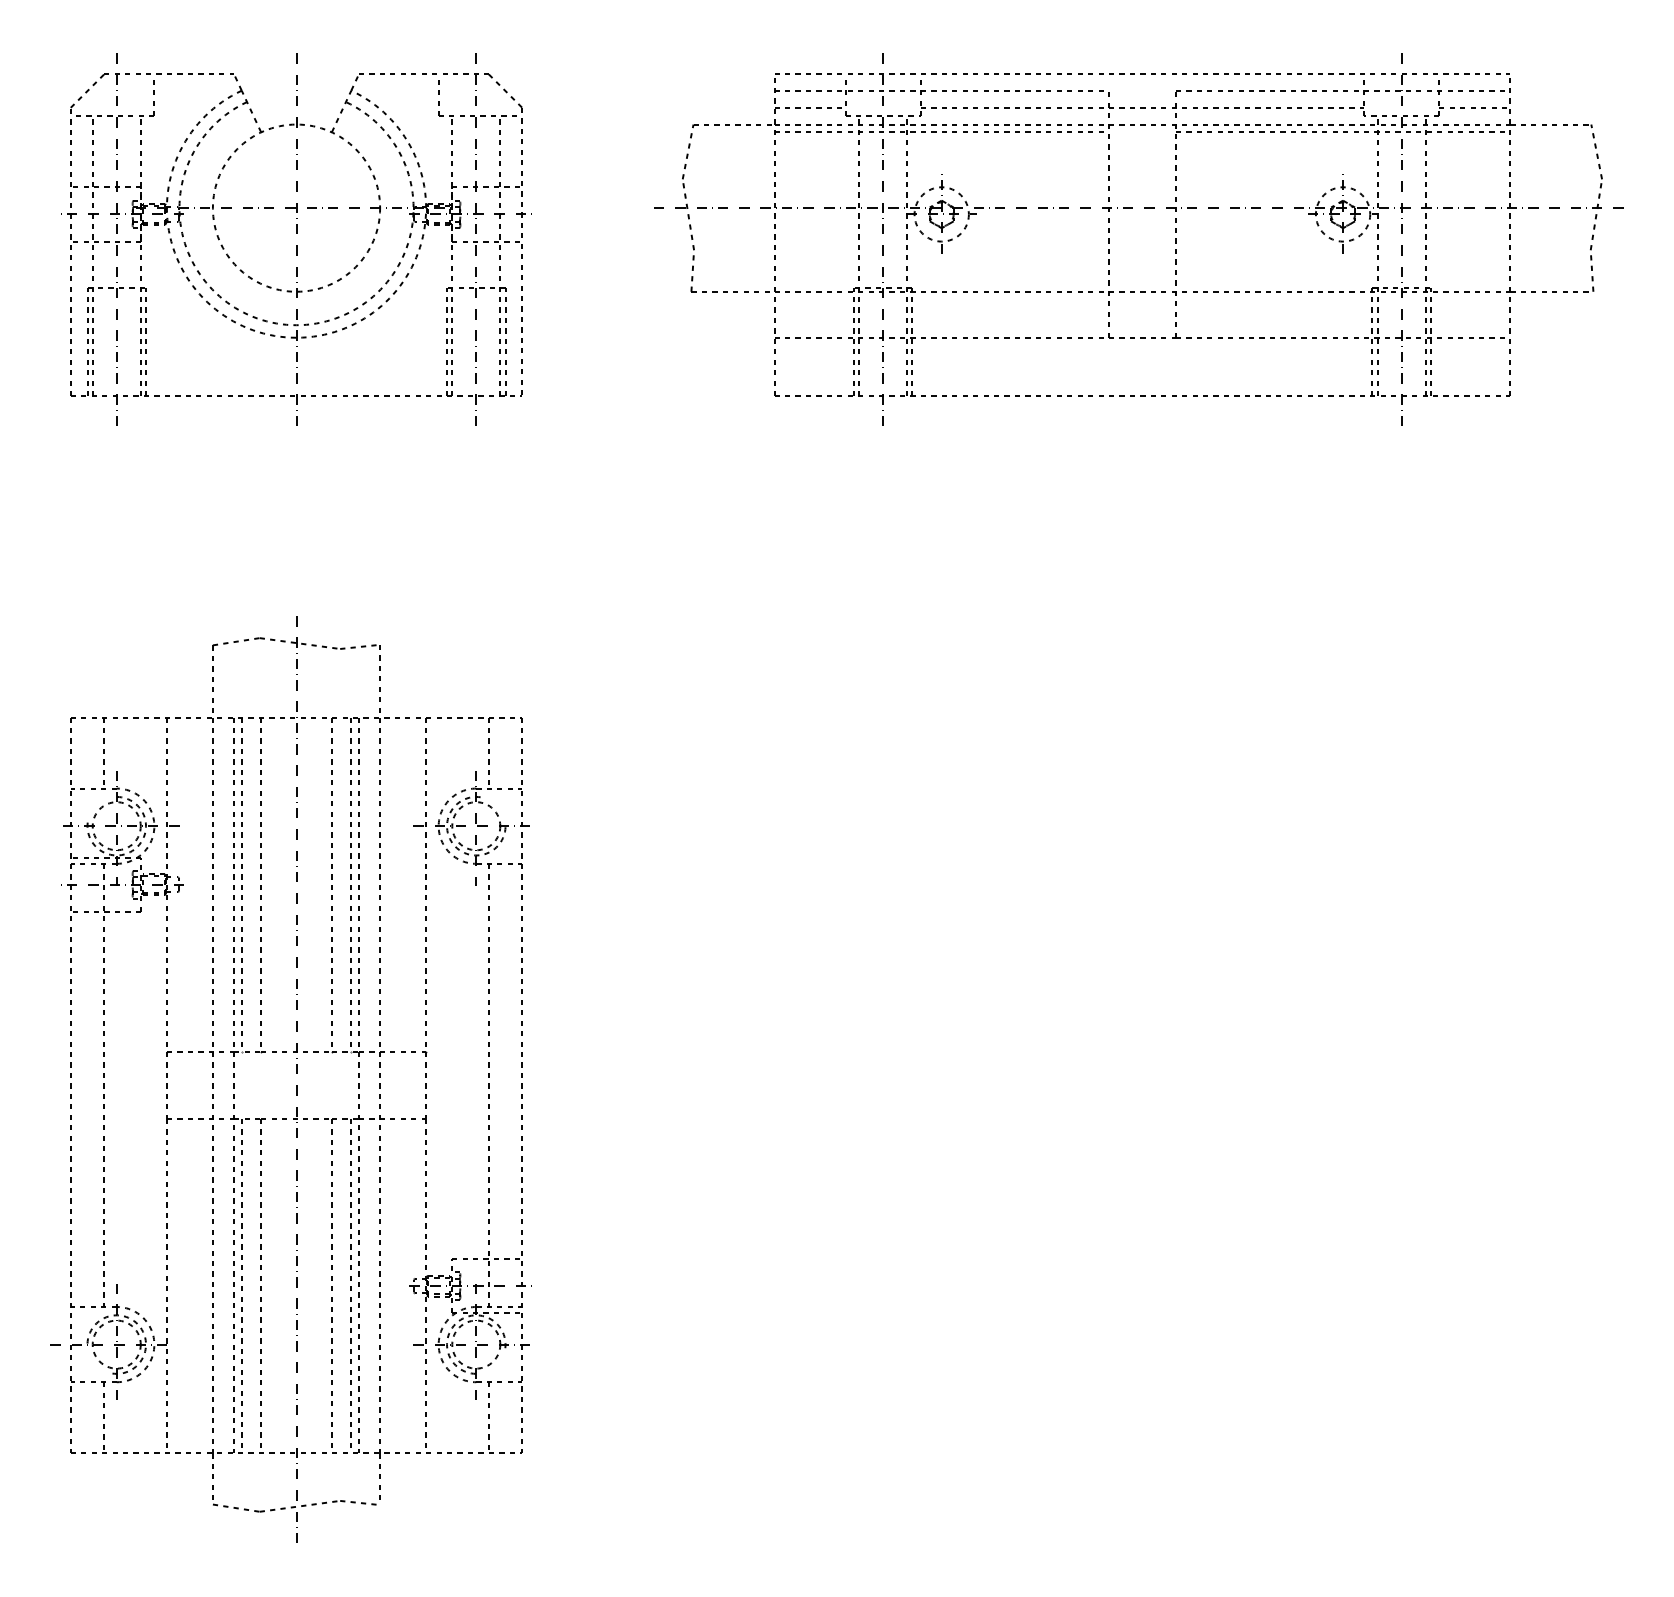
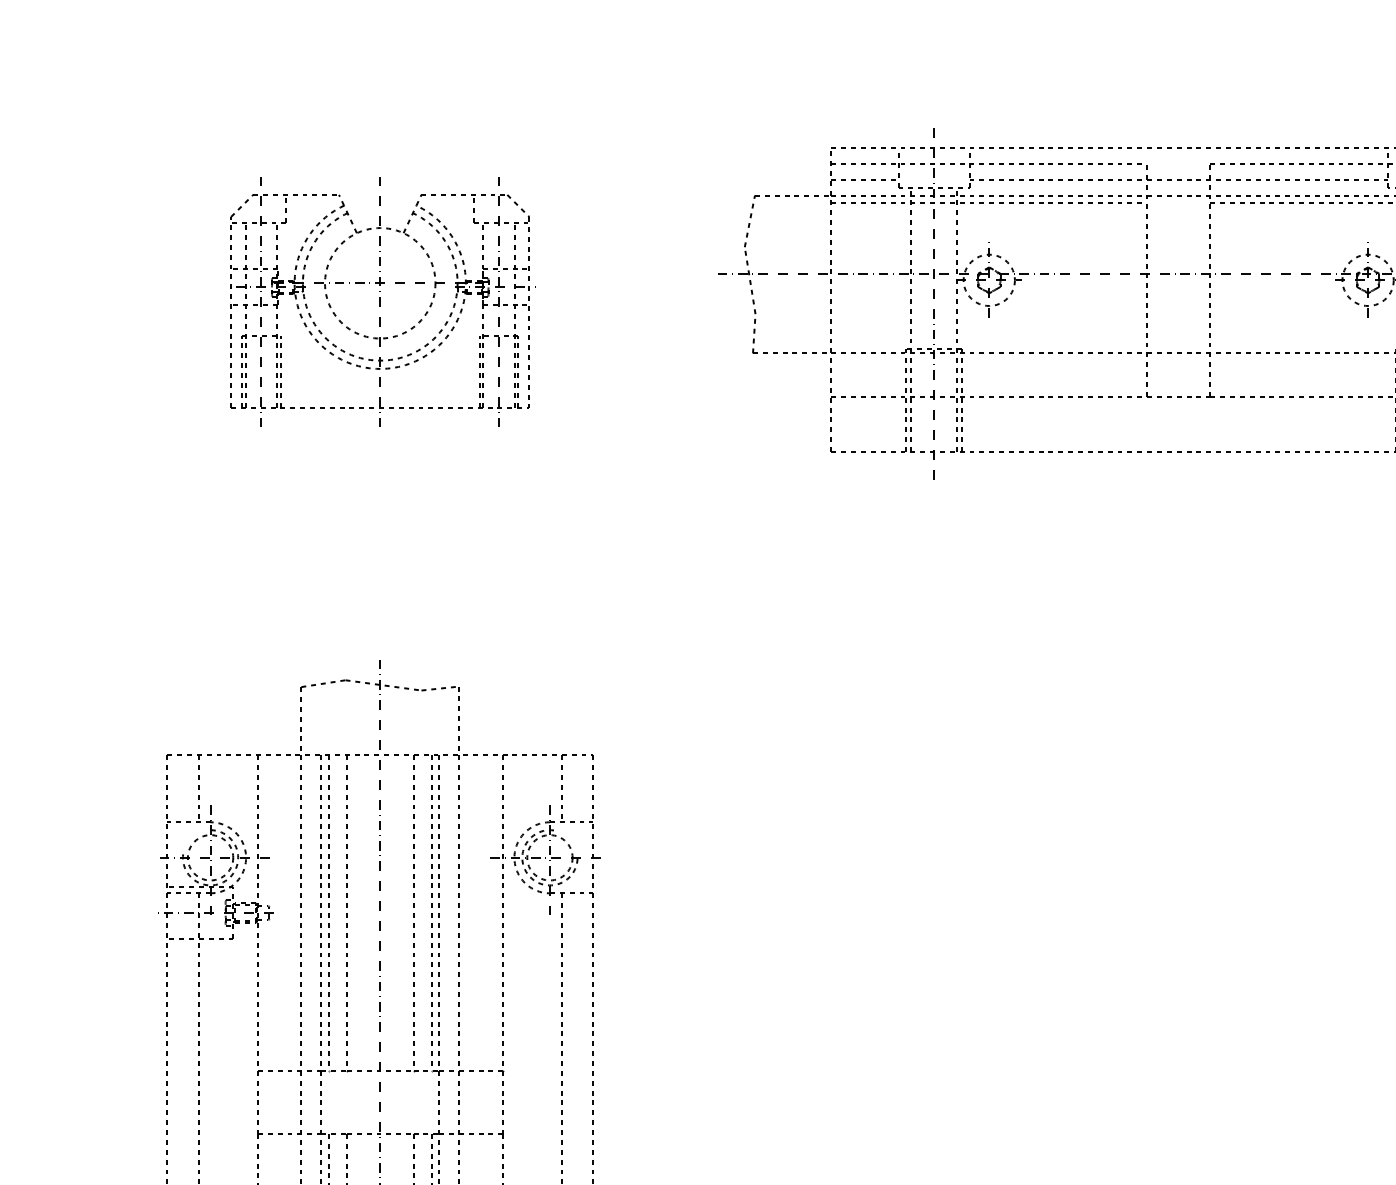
part: (296, 239) -> (380, 304), size x0.7

